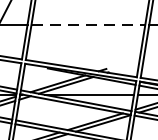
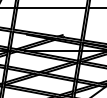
line: (87, 25) -> (51, 8), dashed -> solid

